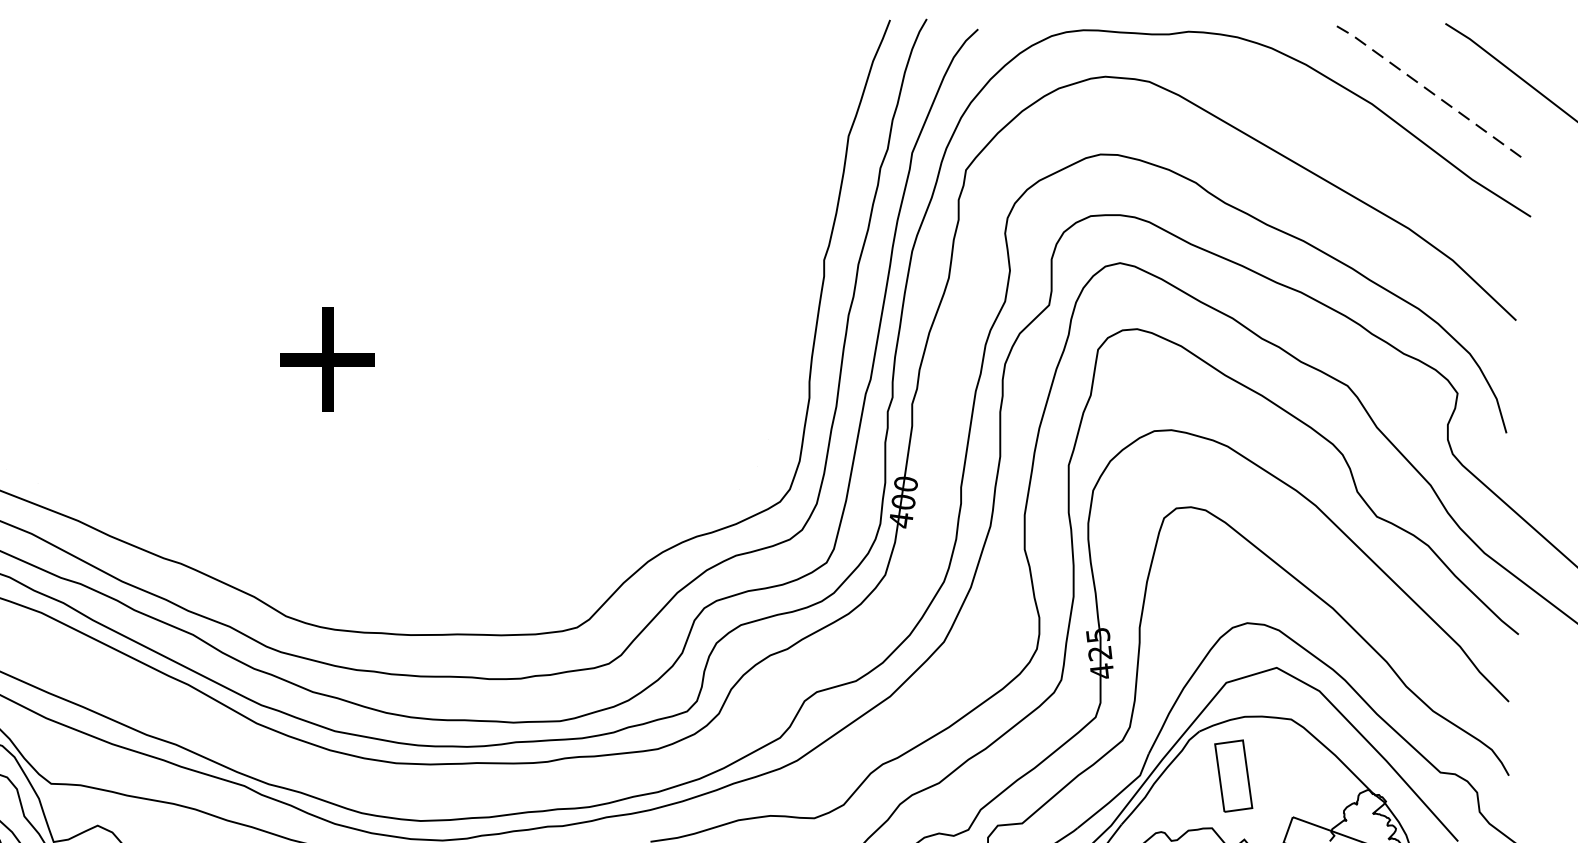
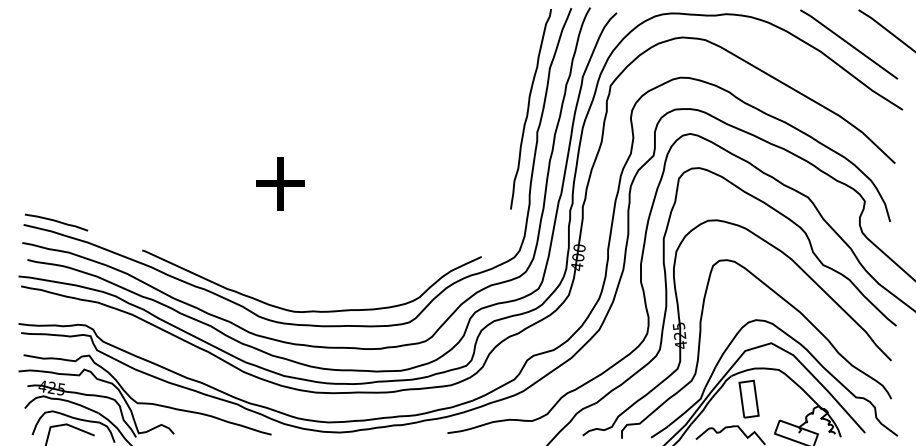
line: (1425, 88) -> (848, 43), dashed -> solid
curve: (809, 214) -> (529, 108), added
curve: (387, 604) -> (311, 310), added

